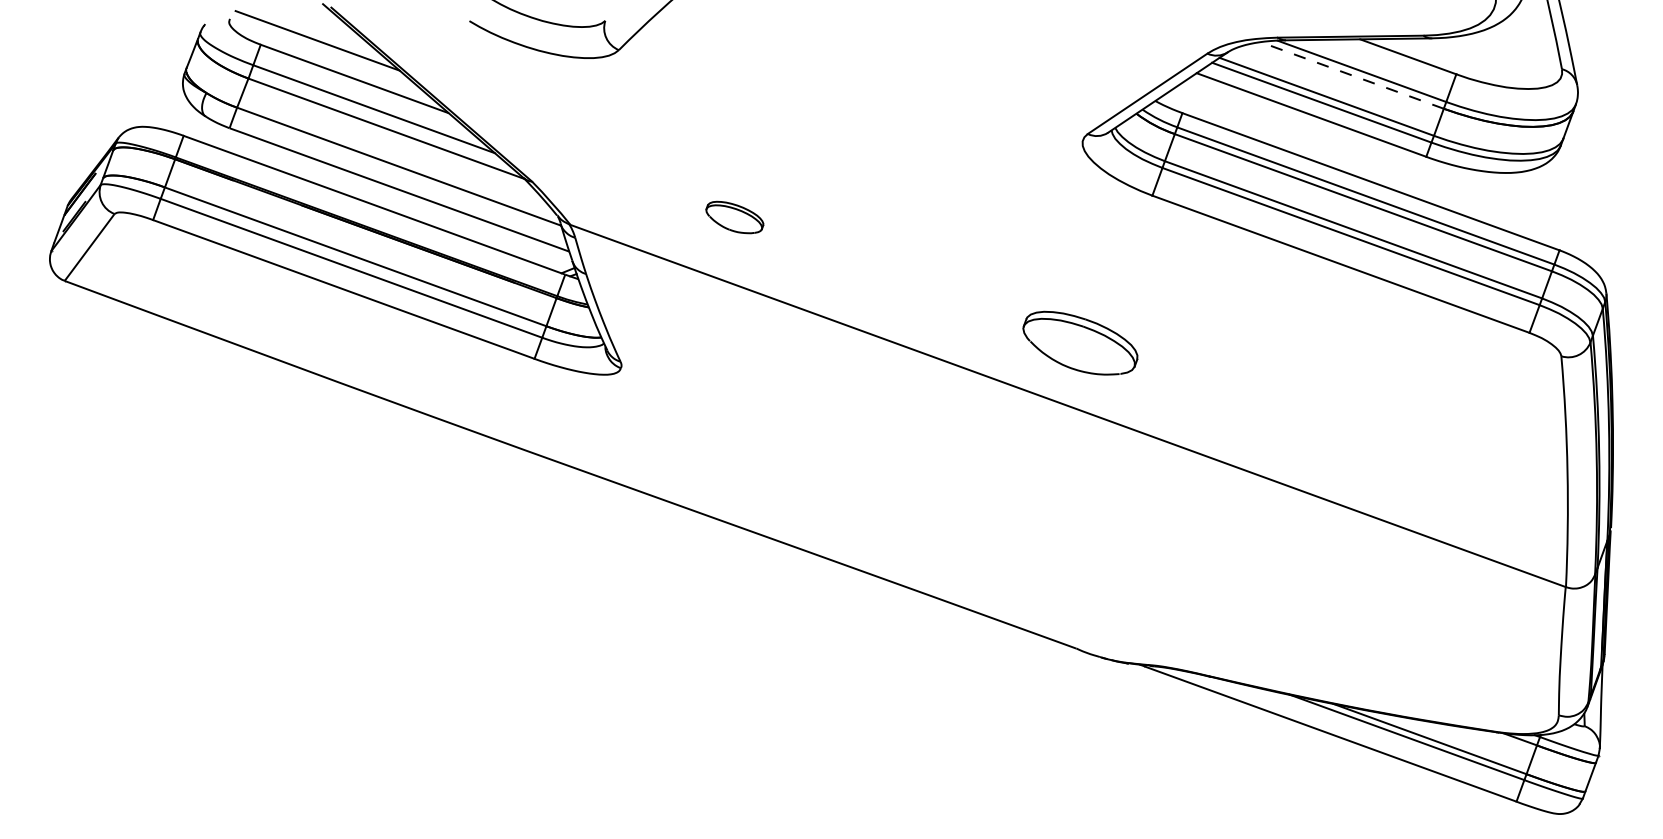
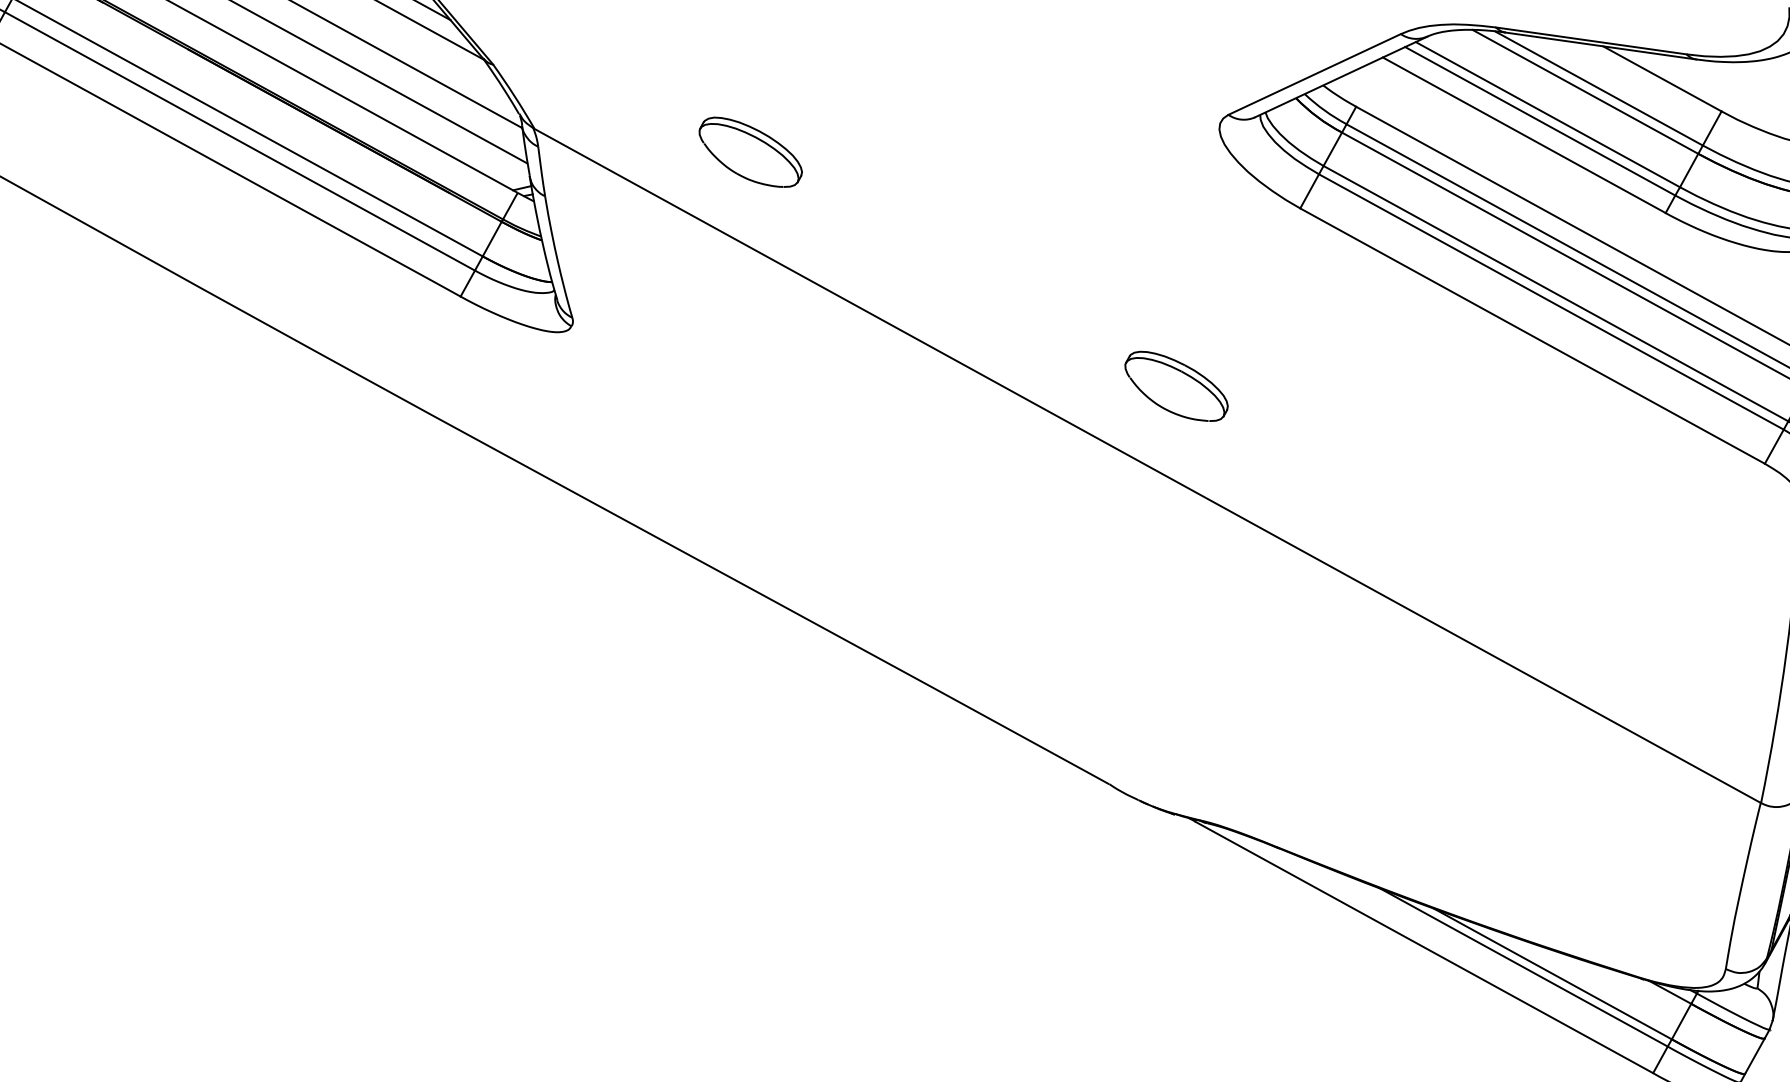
line: (1351, 75) -> (1584, 91), dashed -> solid
part: (734, 217) -> (750, 152), size x1.43
part: (1080, 343) -> (1176, 386), size x0.71

